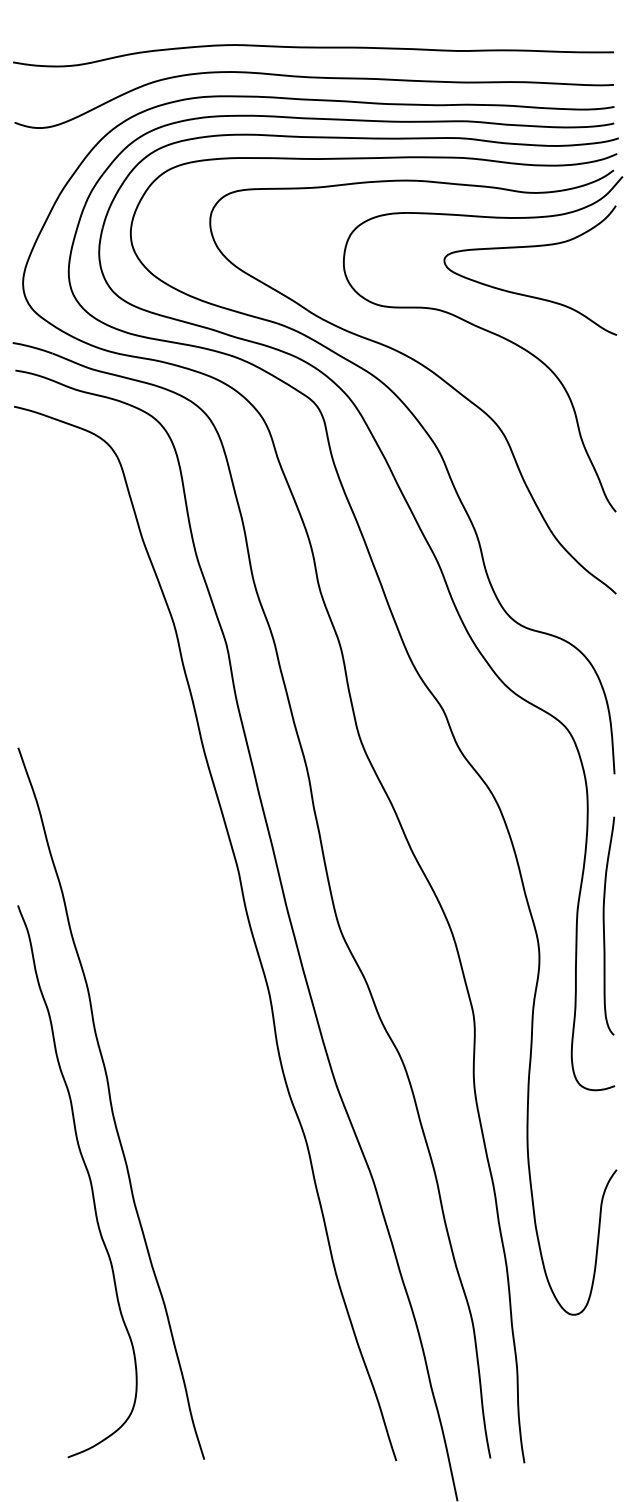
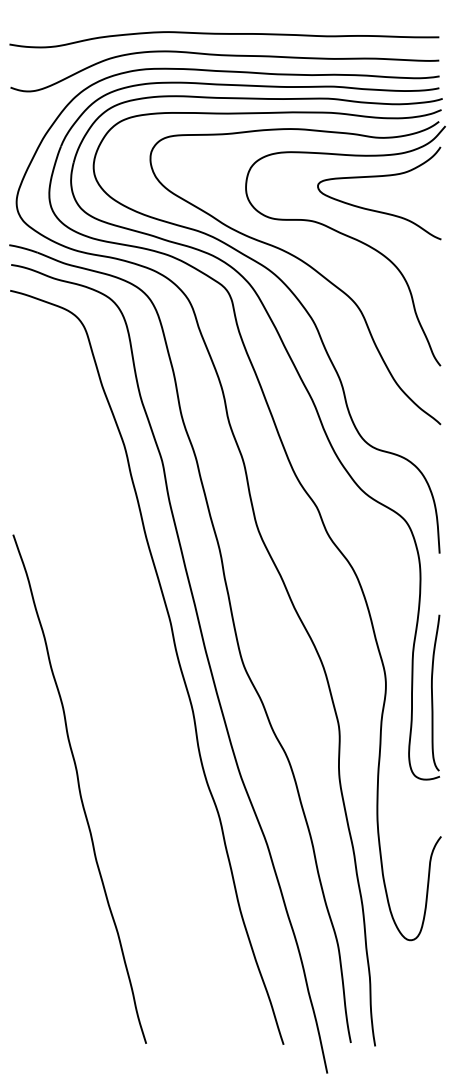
curve: (604, 925) -> (432, 692), moved
curve: (88, 1177) -> (63, 842), removed

